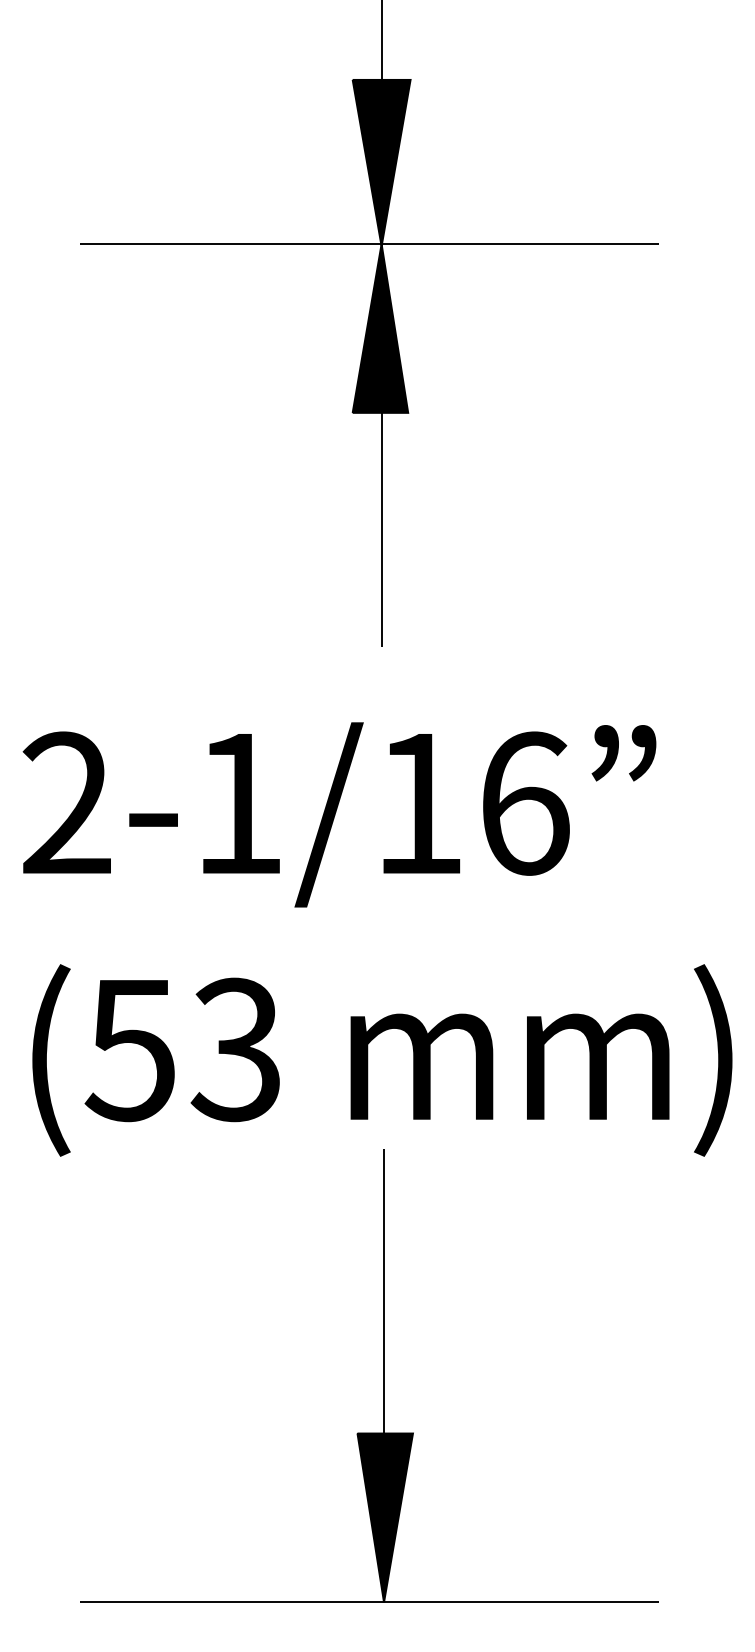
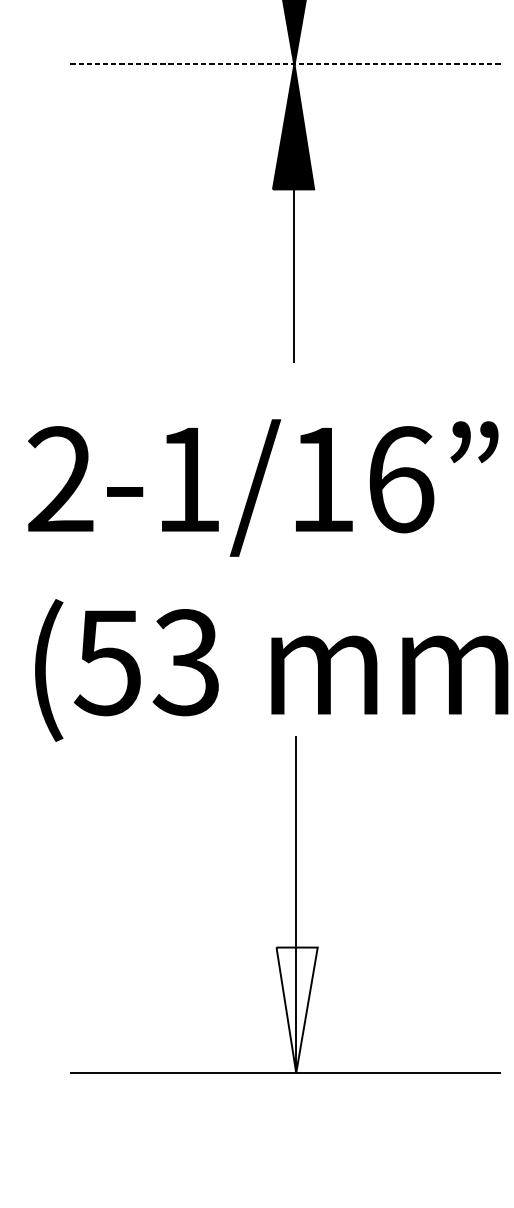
line: (369, 244) -> (285, 64), solid -> dashed
fill: (384, 1517) -> (296, 1009), removed

